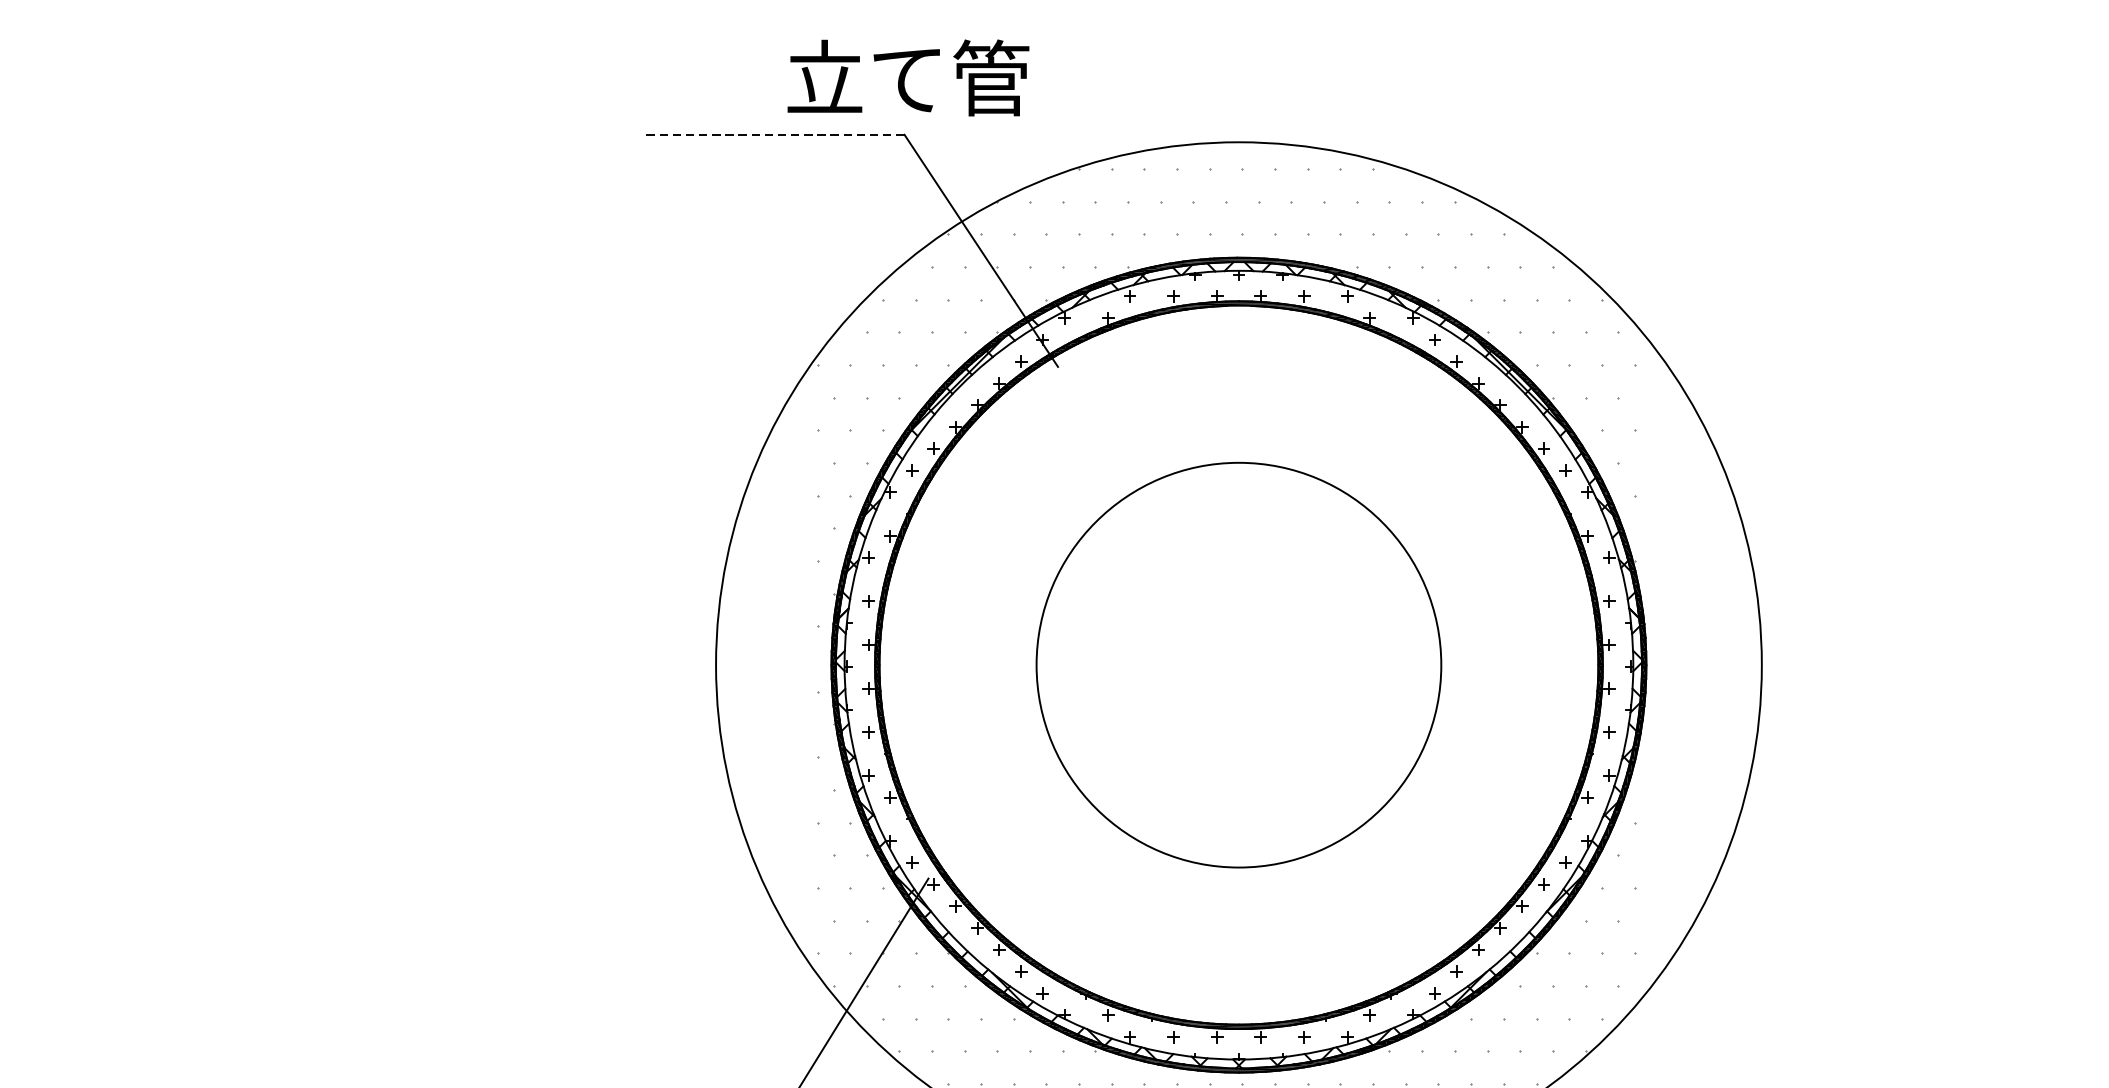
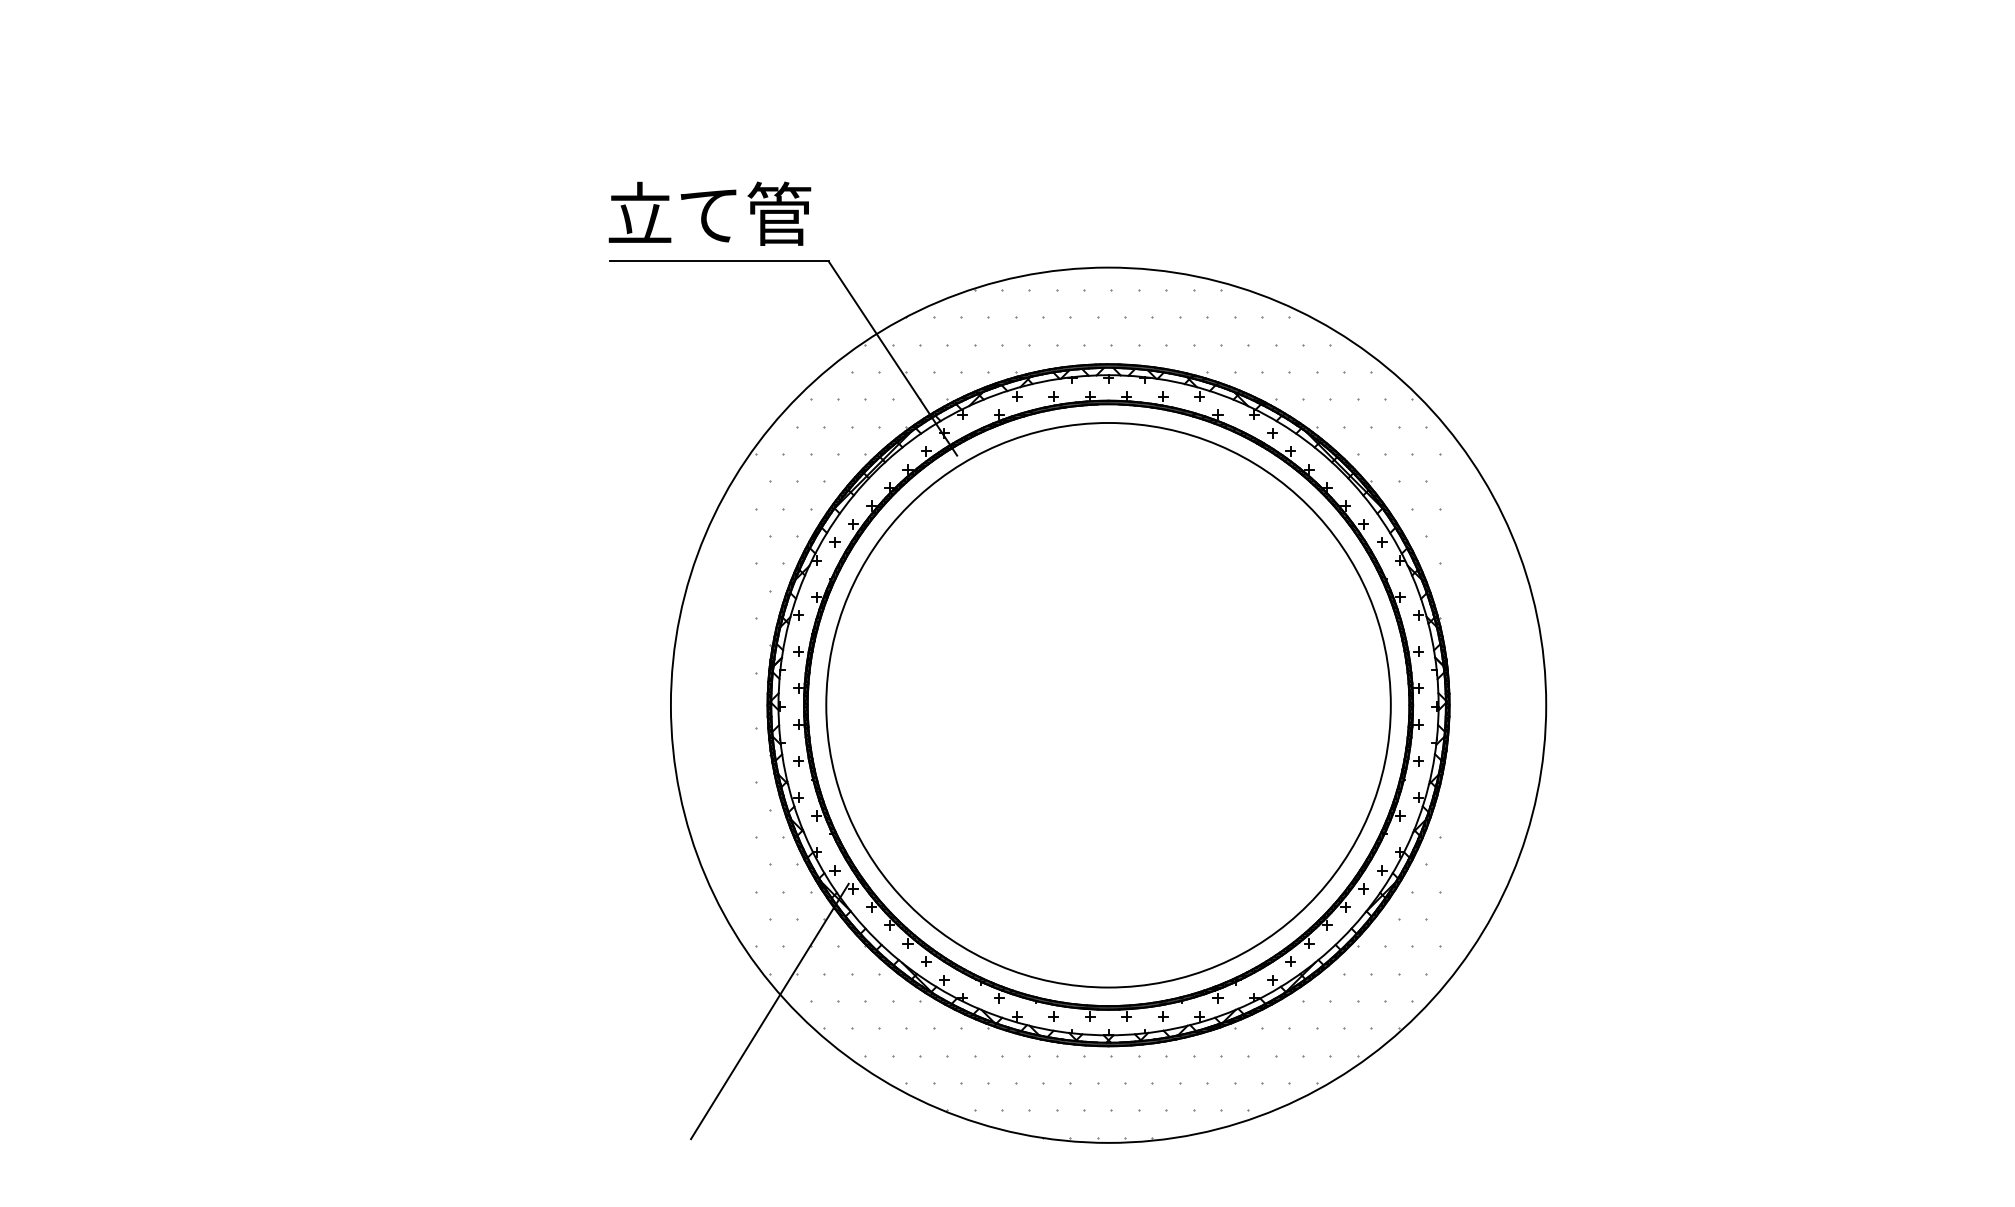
text: (907, 77) -> (709, 213), moved
line: (772, 134) -> (718, 261), dashed -> solid
circle: (1238, 664) -> (1108, 704), size x1.67

